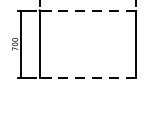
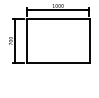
line: (87, 11) -> (57, 19), dashed -> solid
line: (87, 78) -> (57, 63), dashed -> solid

